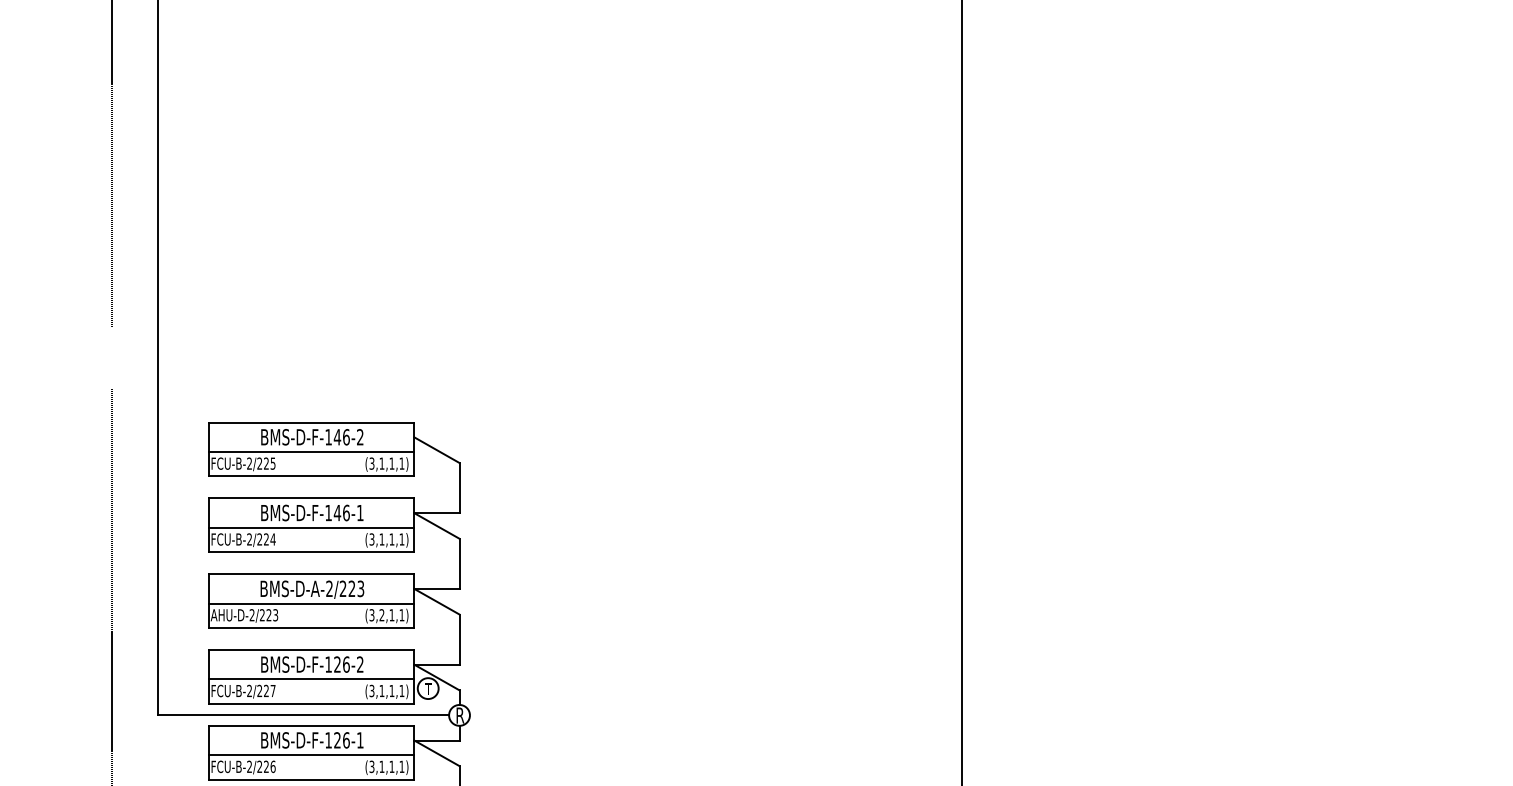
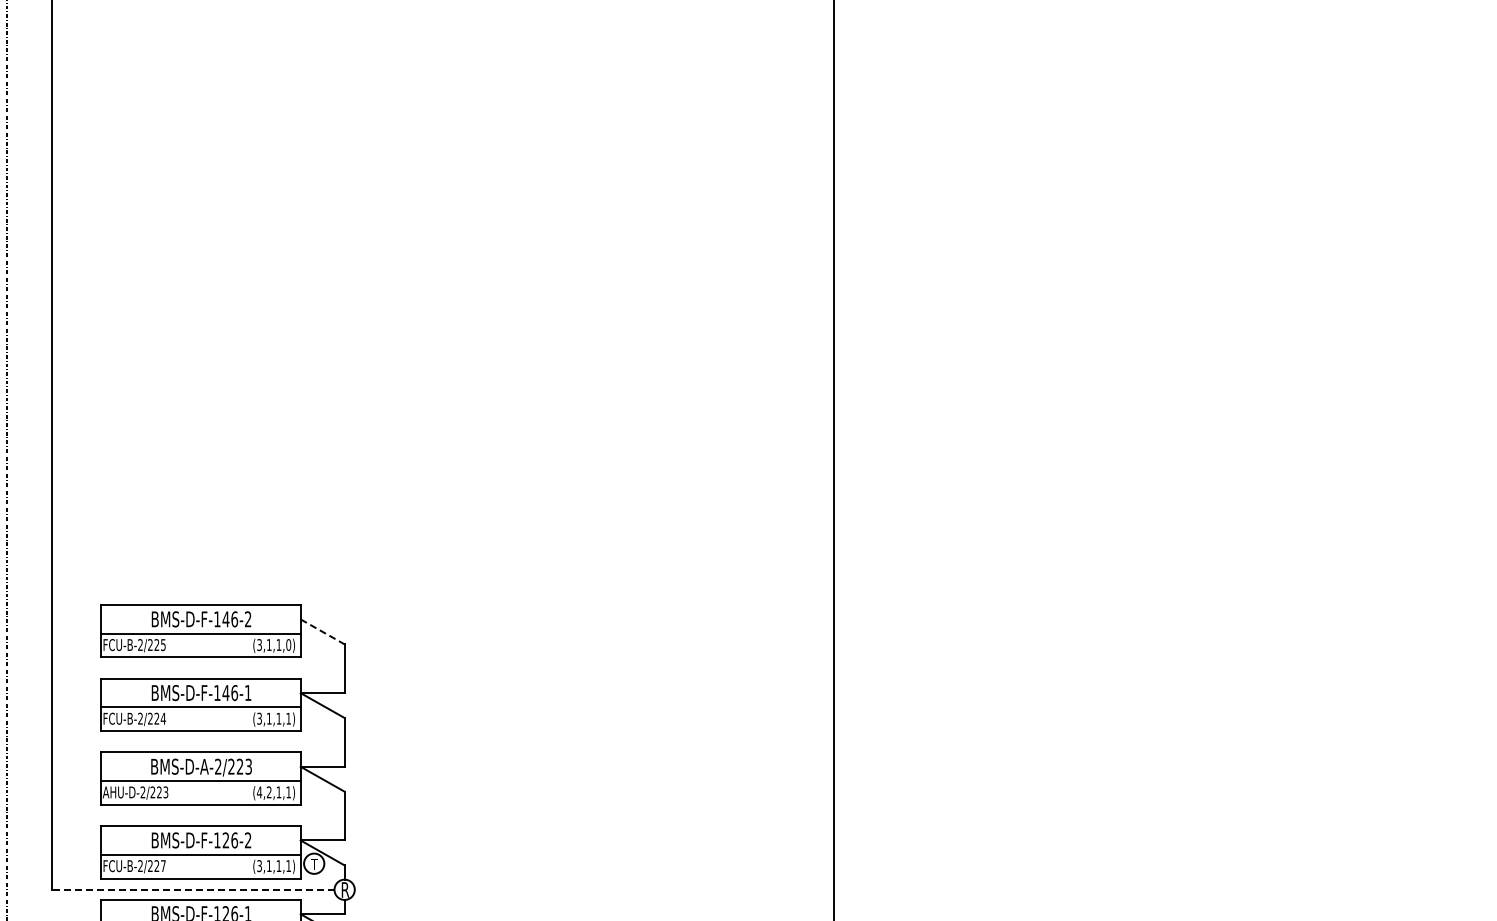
line: (437, 450) -> (323, 632), solid -> dashed
text: (401, 463) -> (288, 644), (3,1,1,1) -> (3,1,1,0)
text: (371, 615) -> (259, 792), (3,2,1,1) -> (4,2,1,1)
line: (303, 715) -> (192, 889), solid -> dashed

